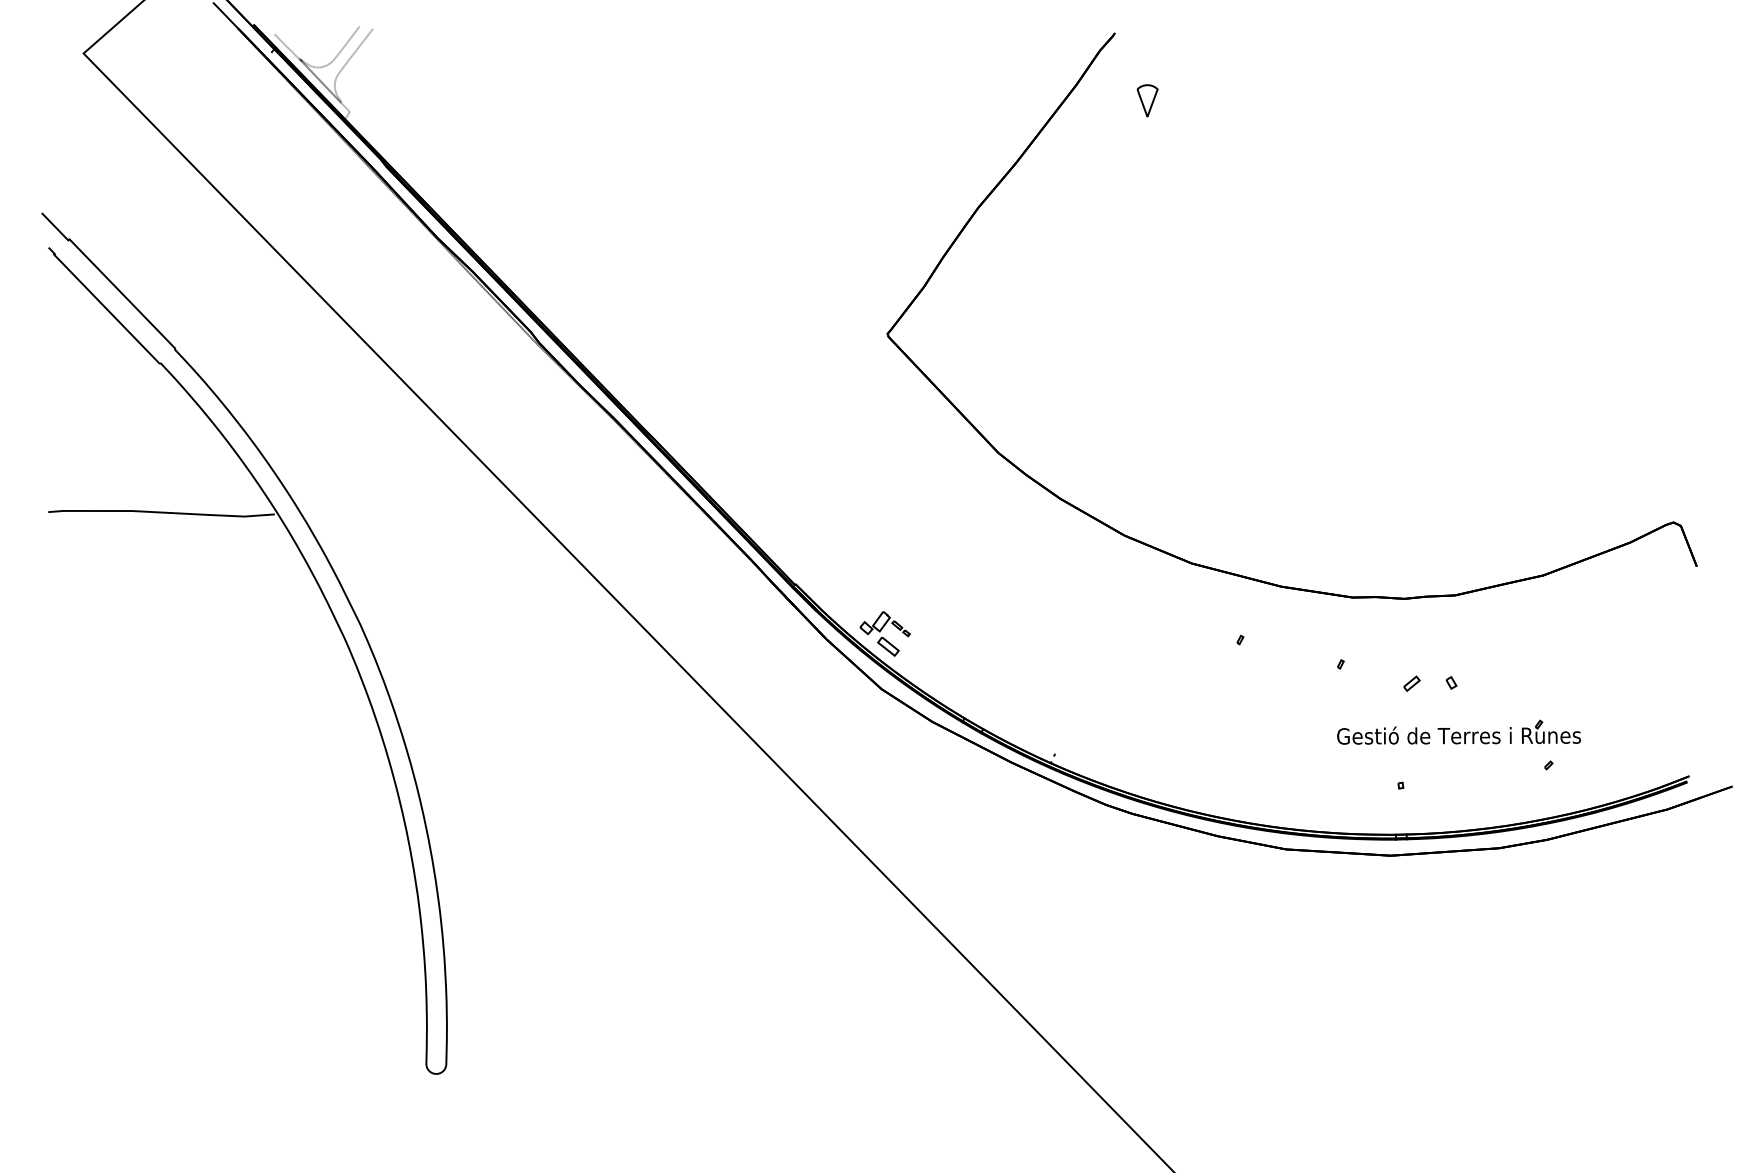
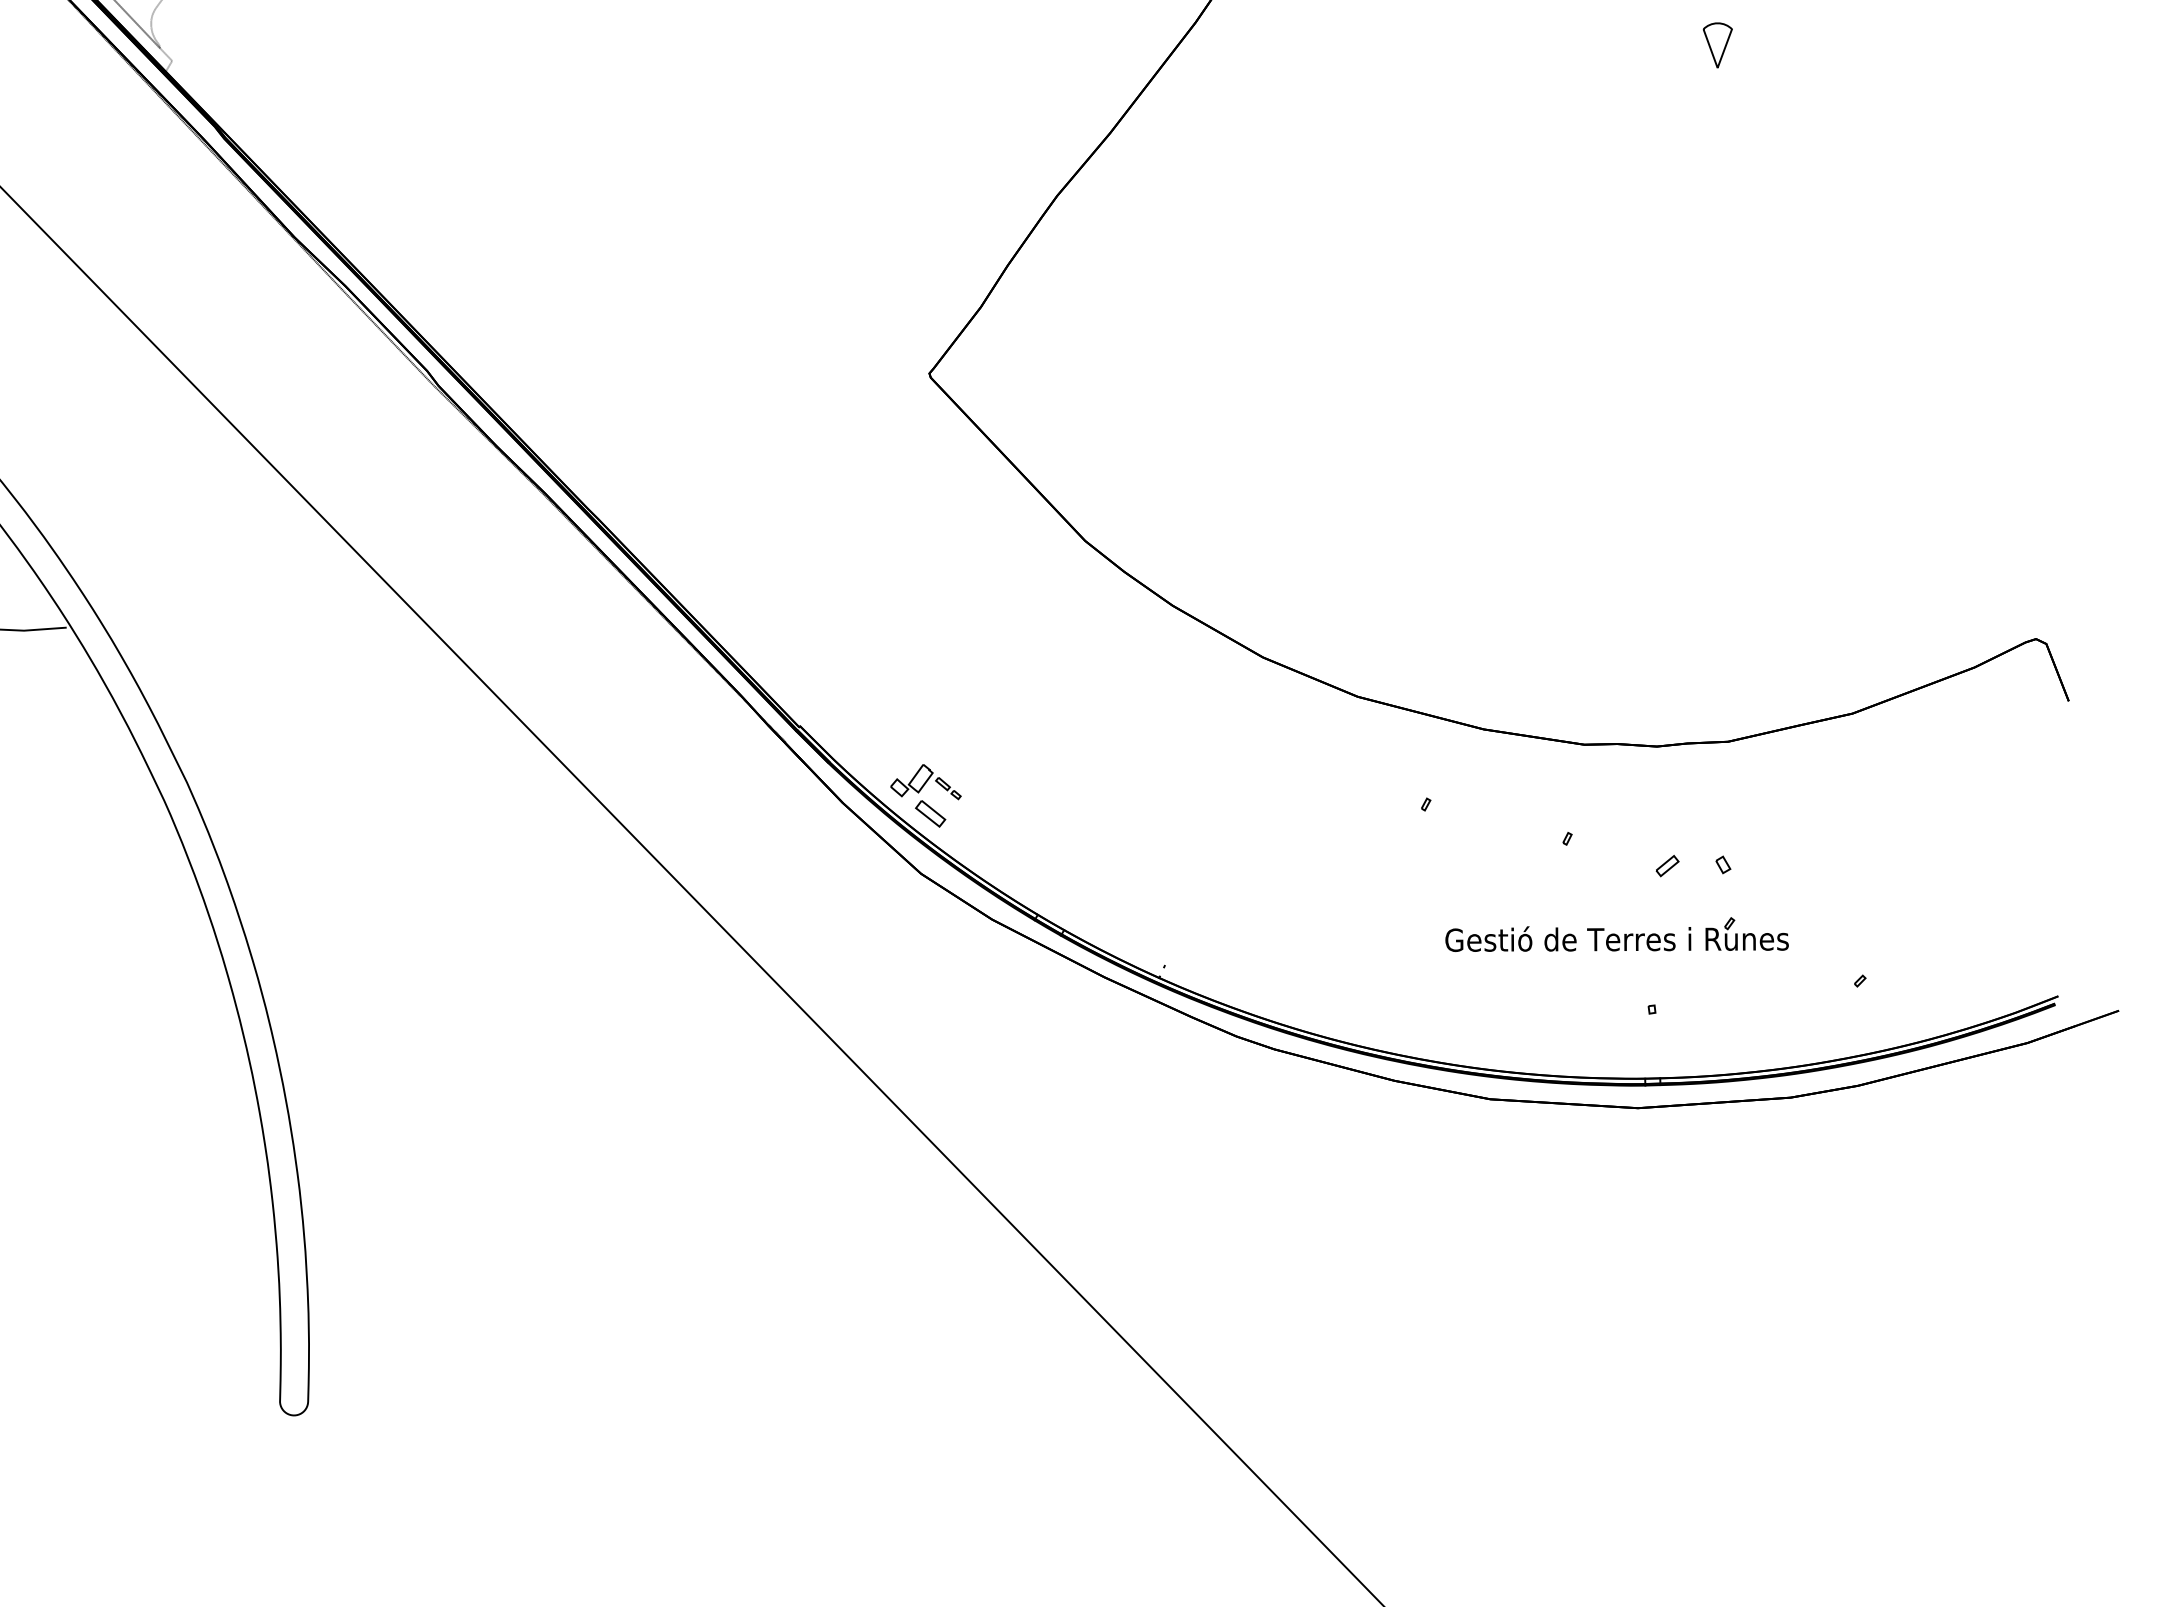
part: (1147, 100) -> (1717, 44), moved
part: (1458, 731) -> (1616, 933), moved

